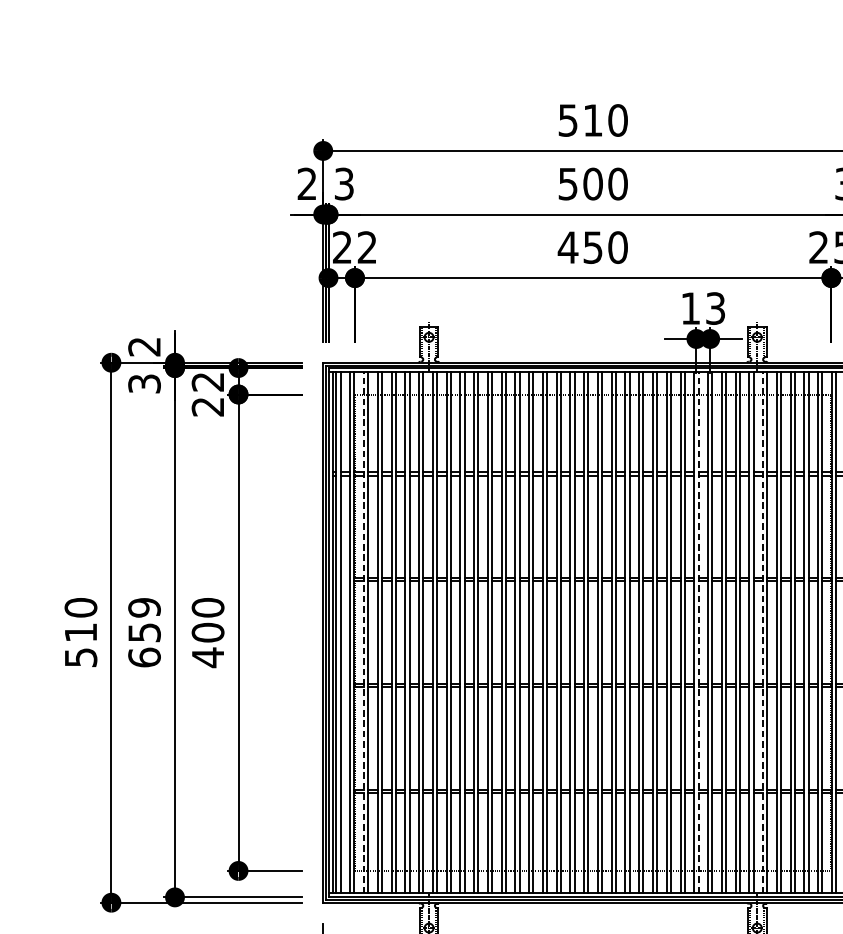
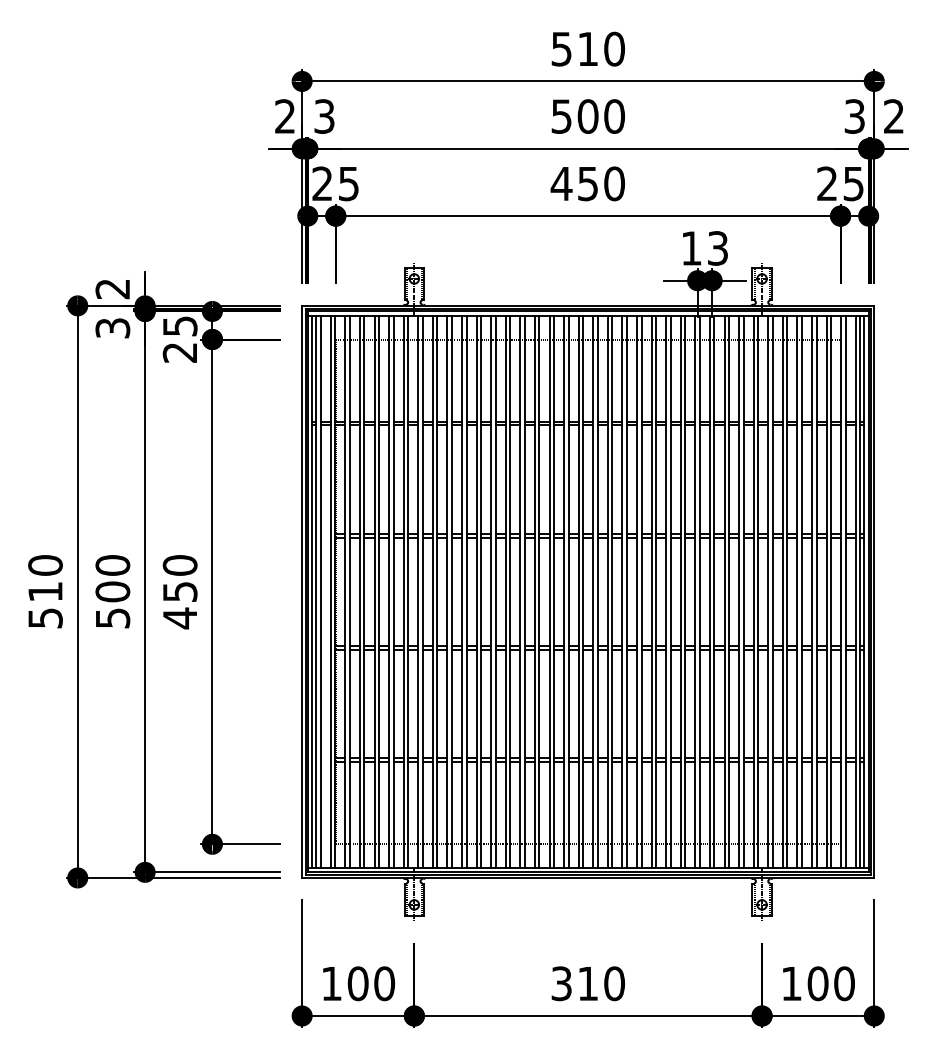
text: (366, 247) -> (348, 183), 22 -> 25
text: (207, 382) -> (179, 326), 22 -> 25
text: (144, 632) -> (112, 591), 659 -> 500
text: (207, 632) -> (179, 591), 400 -> 450
line: (364, 632) -> (345, 591), dashed -> solid
line: (698, 632) -> (699, 591), dashed -> solid
line: (763, 632) -> (768, 591), dashed -> solid

